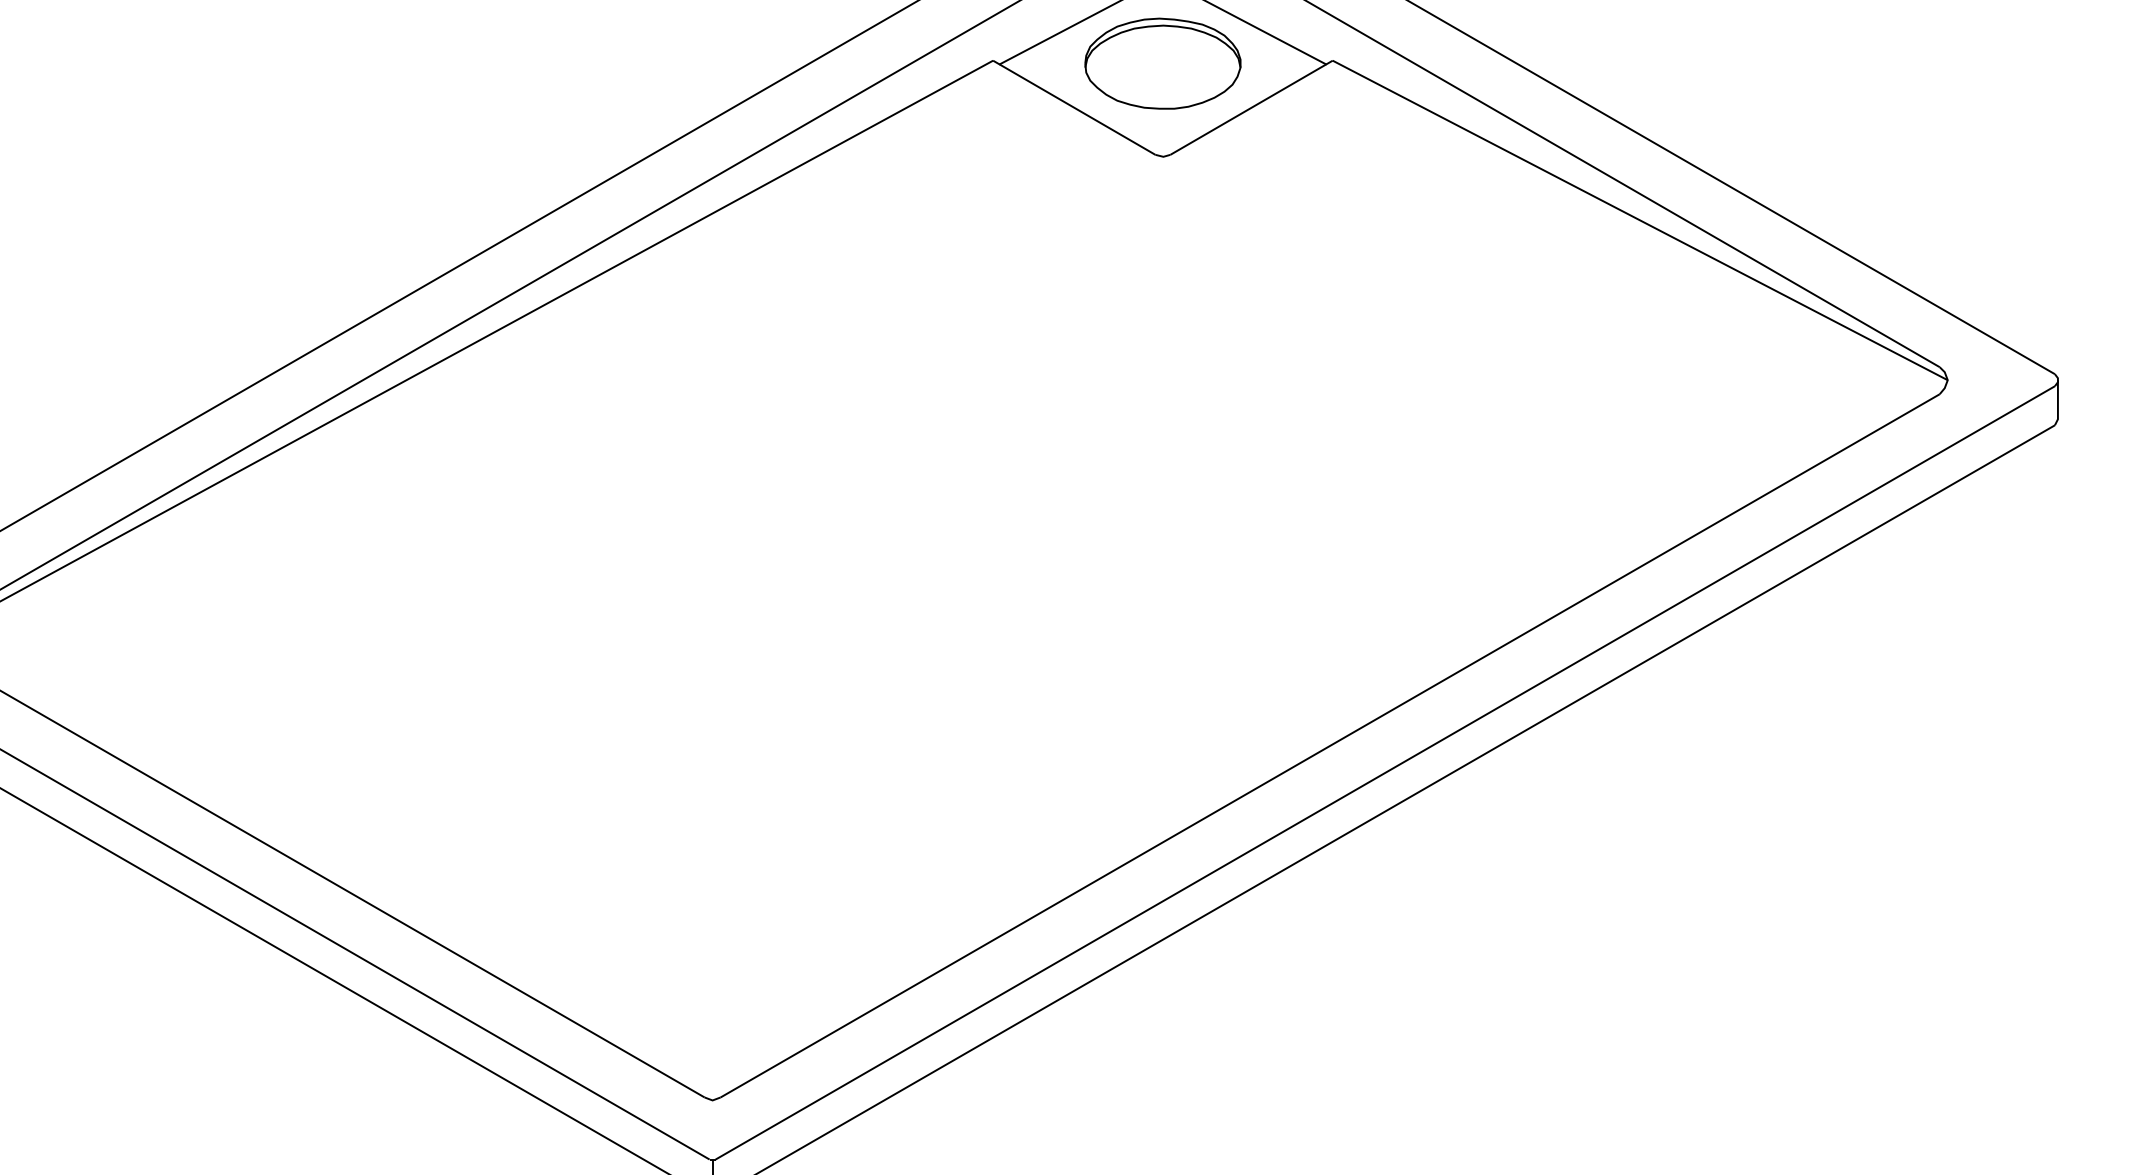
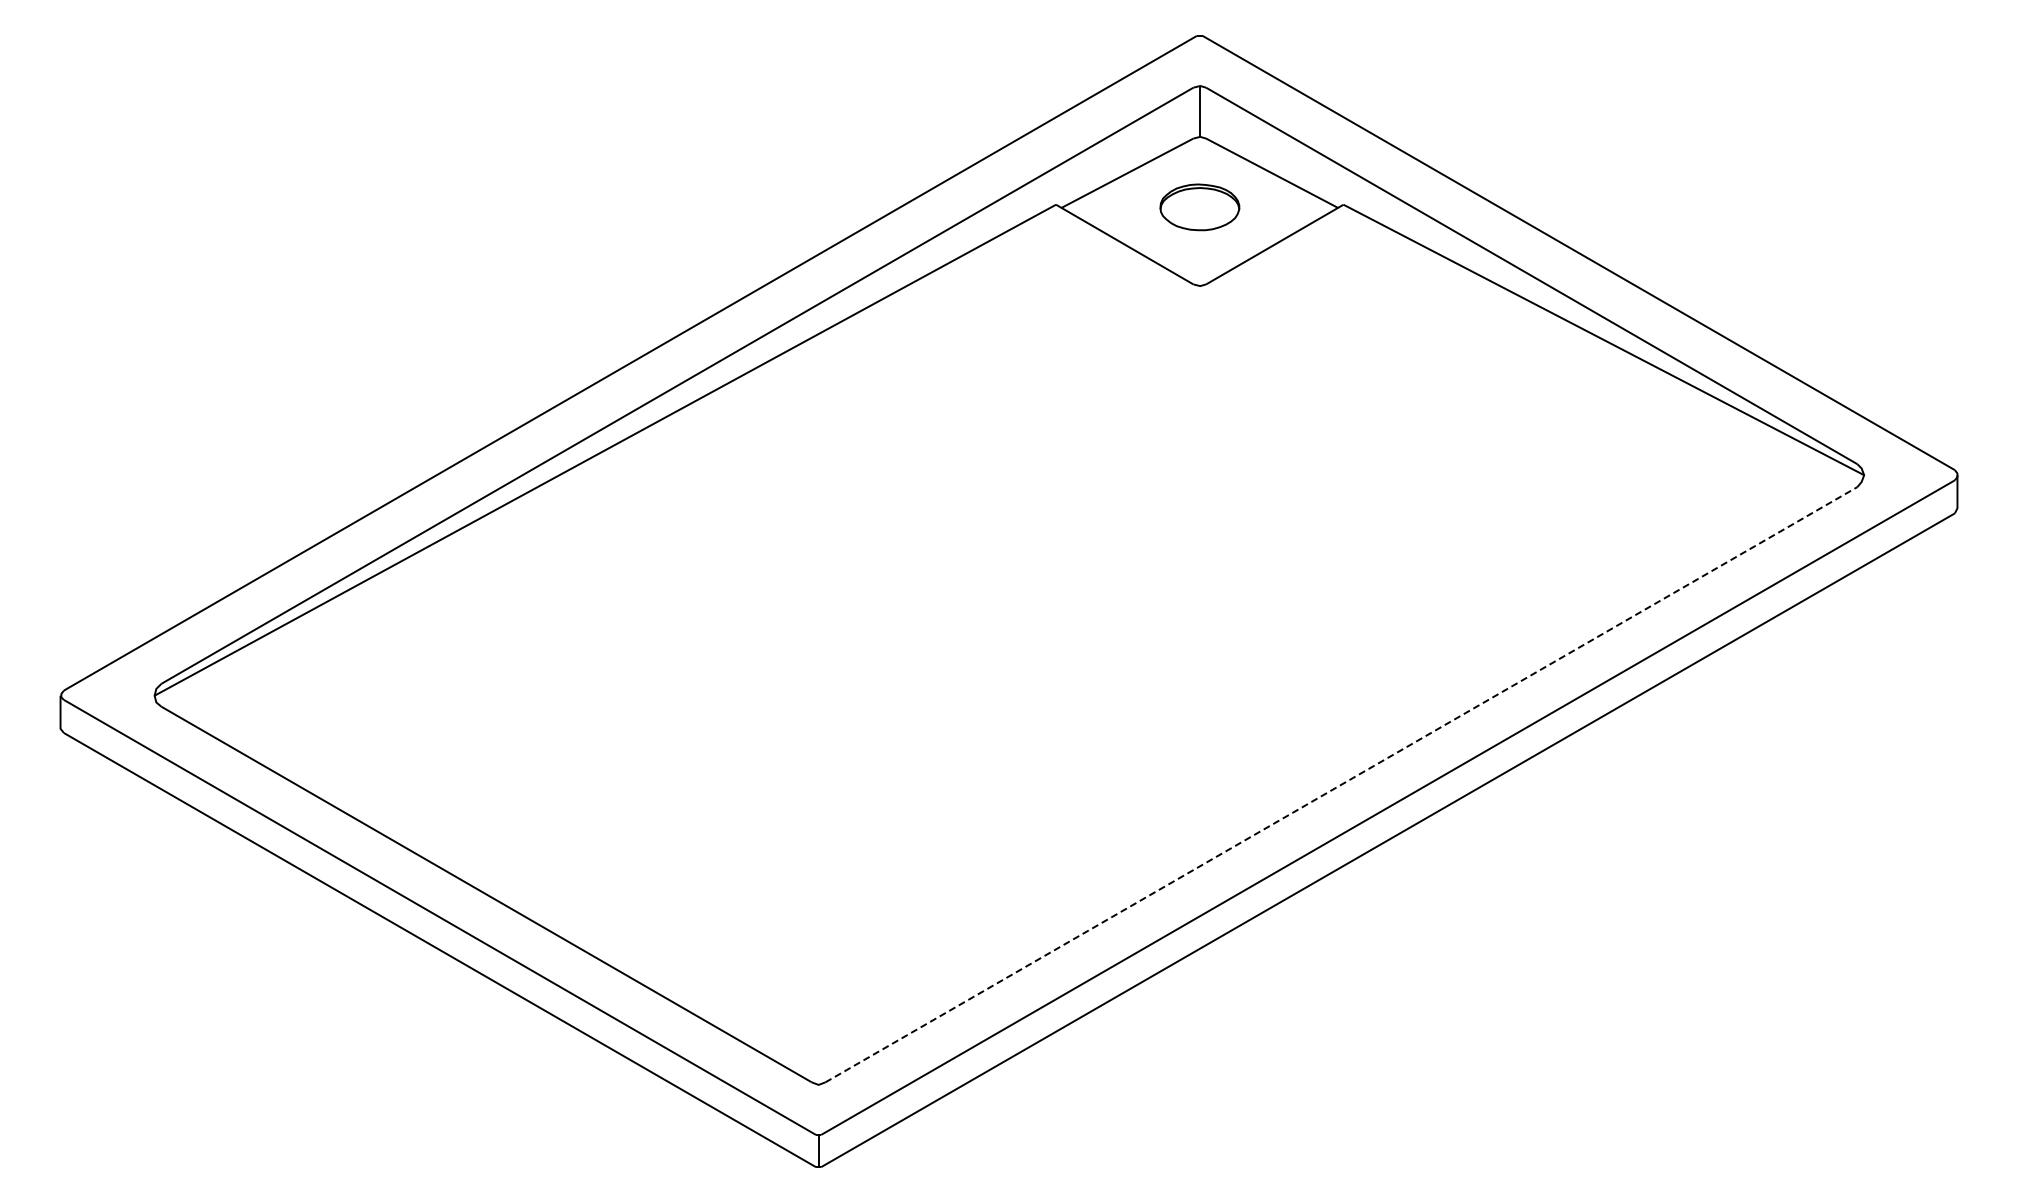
part: (1162, 63) -> (1199, 207), size x0.6
line: (1330, 745) -> (1341, 784), solid -> dashed

